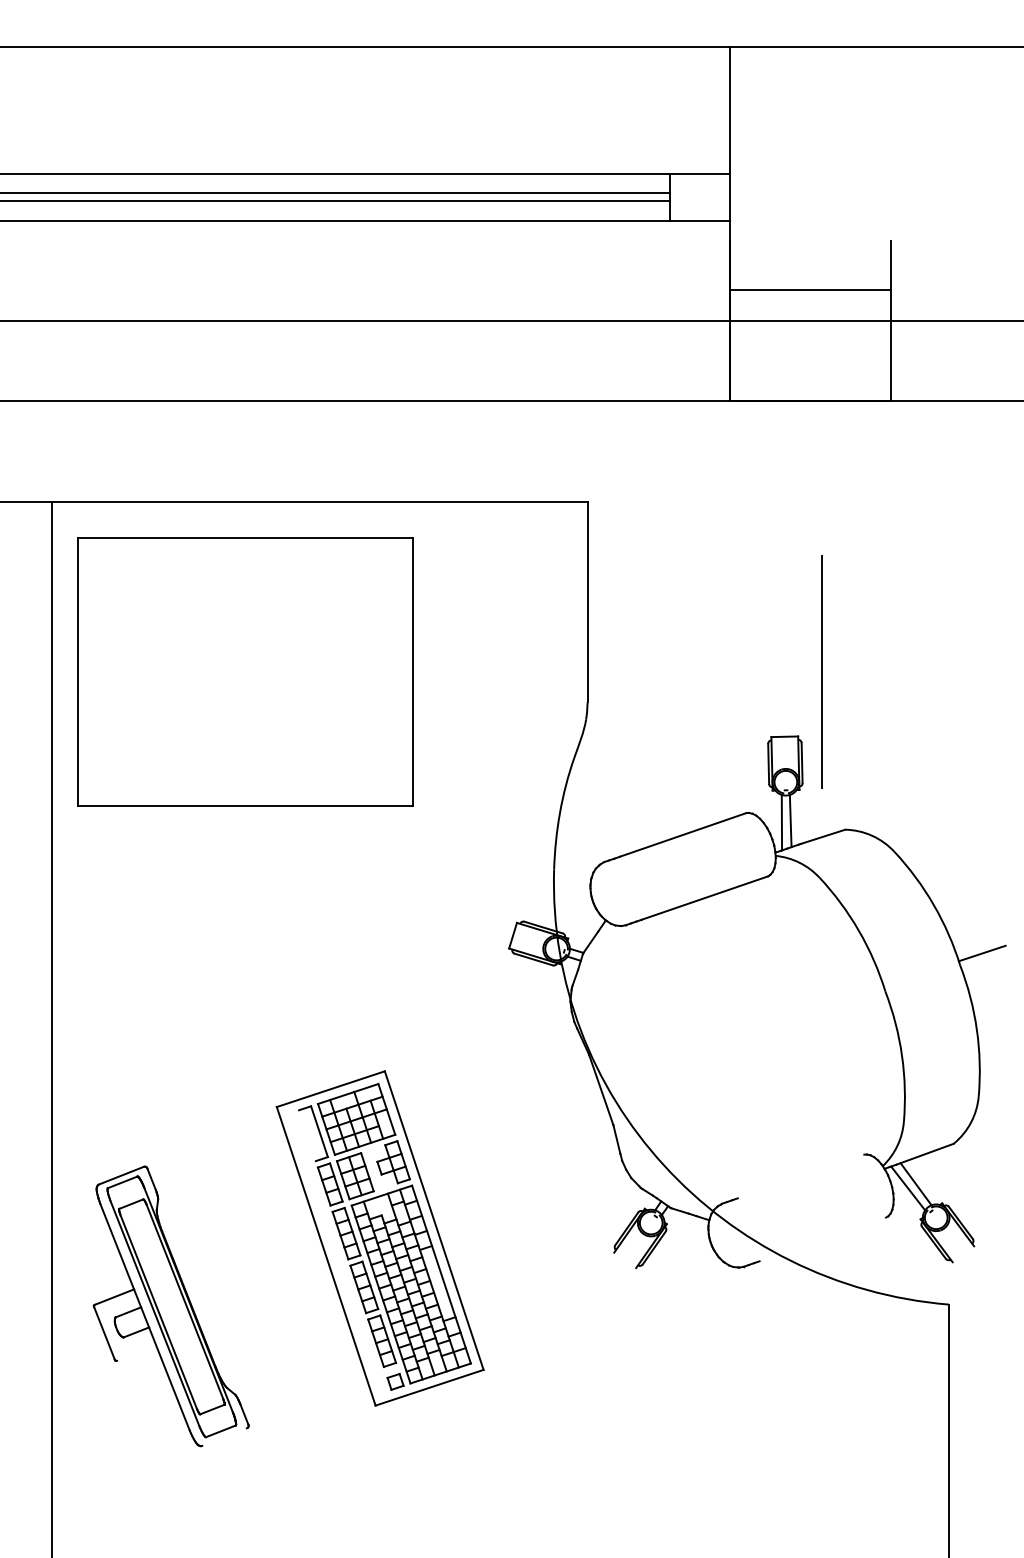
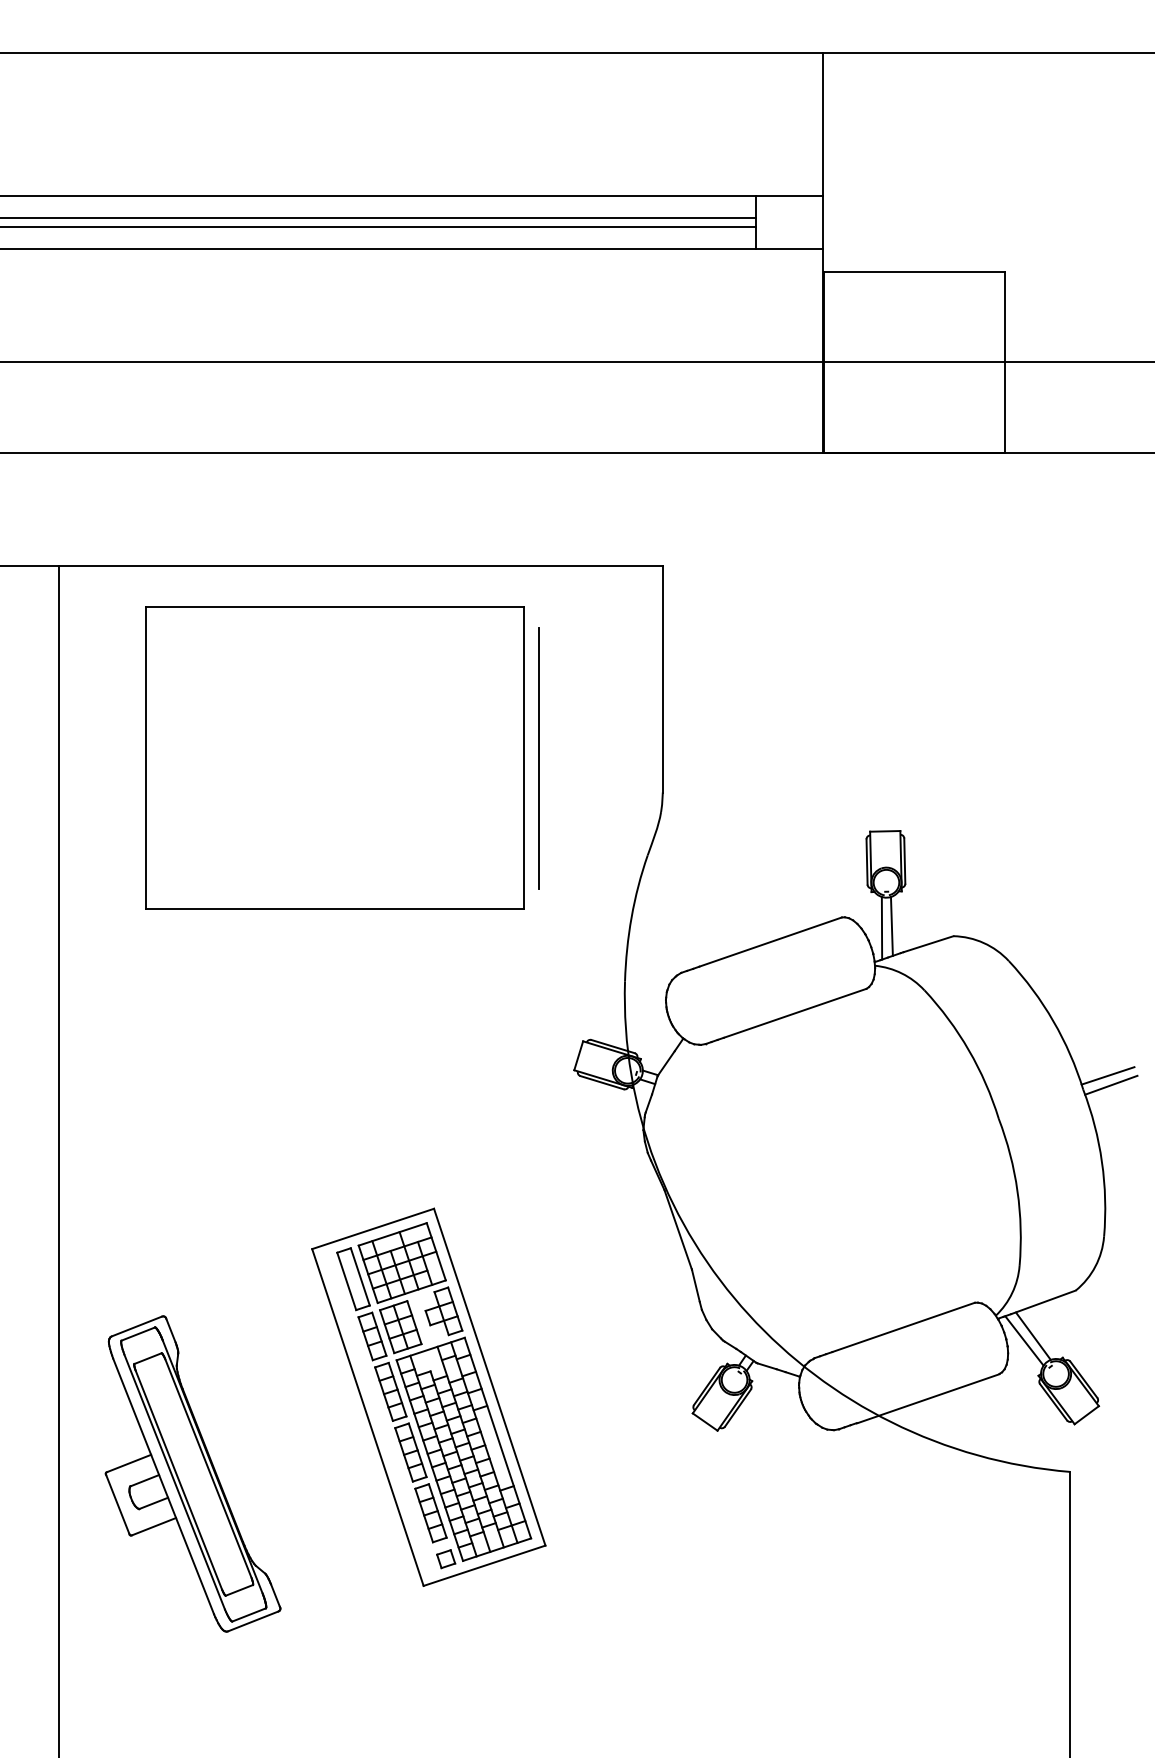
line: (809, 290) -> (913, 271), moved
part: (245, 671) -> (334, 757), moved
line: (822, 672) -> (538, 758), moved
line: (985, 961) -> (1111, 1084), added
line: (307, 1135) -> (346, 1281), added
line: (800, 1176) -> (903, 1327), added
line: (822, 1239) -> (927, 1398), added
line: (963, 1254) -> (1086, 1415), added
line: (624, 1259) -> (704, 1421), added
line: (137, 1352) -> (154, 1526), added
line: (224, 1437) -> (253, 1621), added

